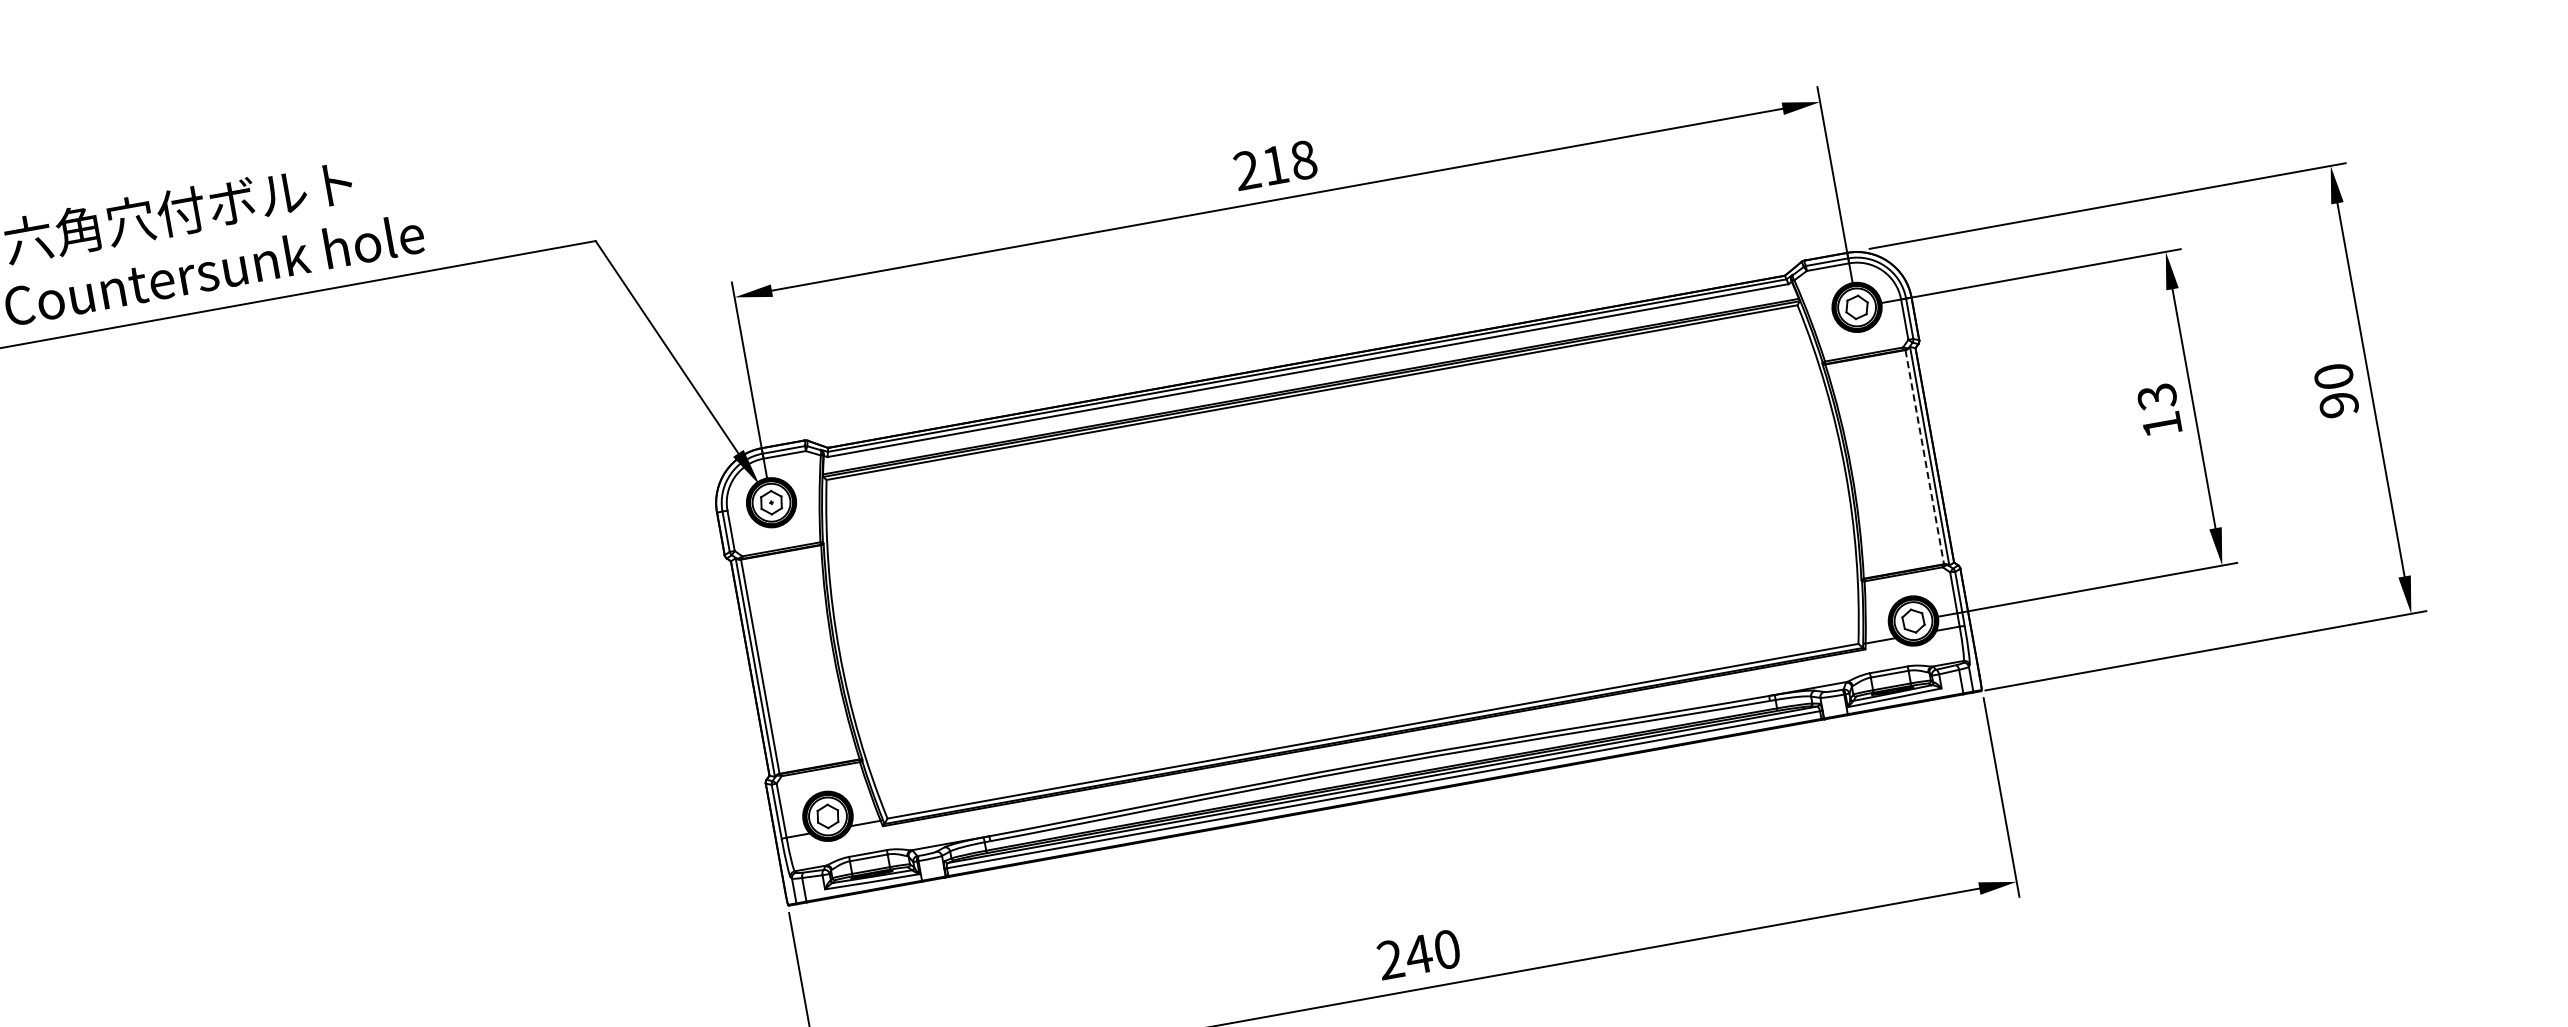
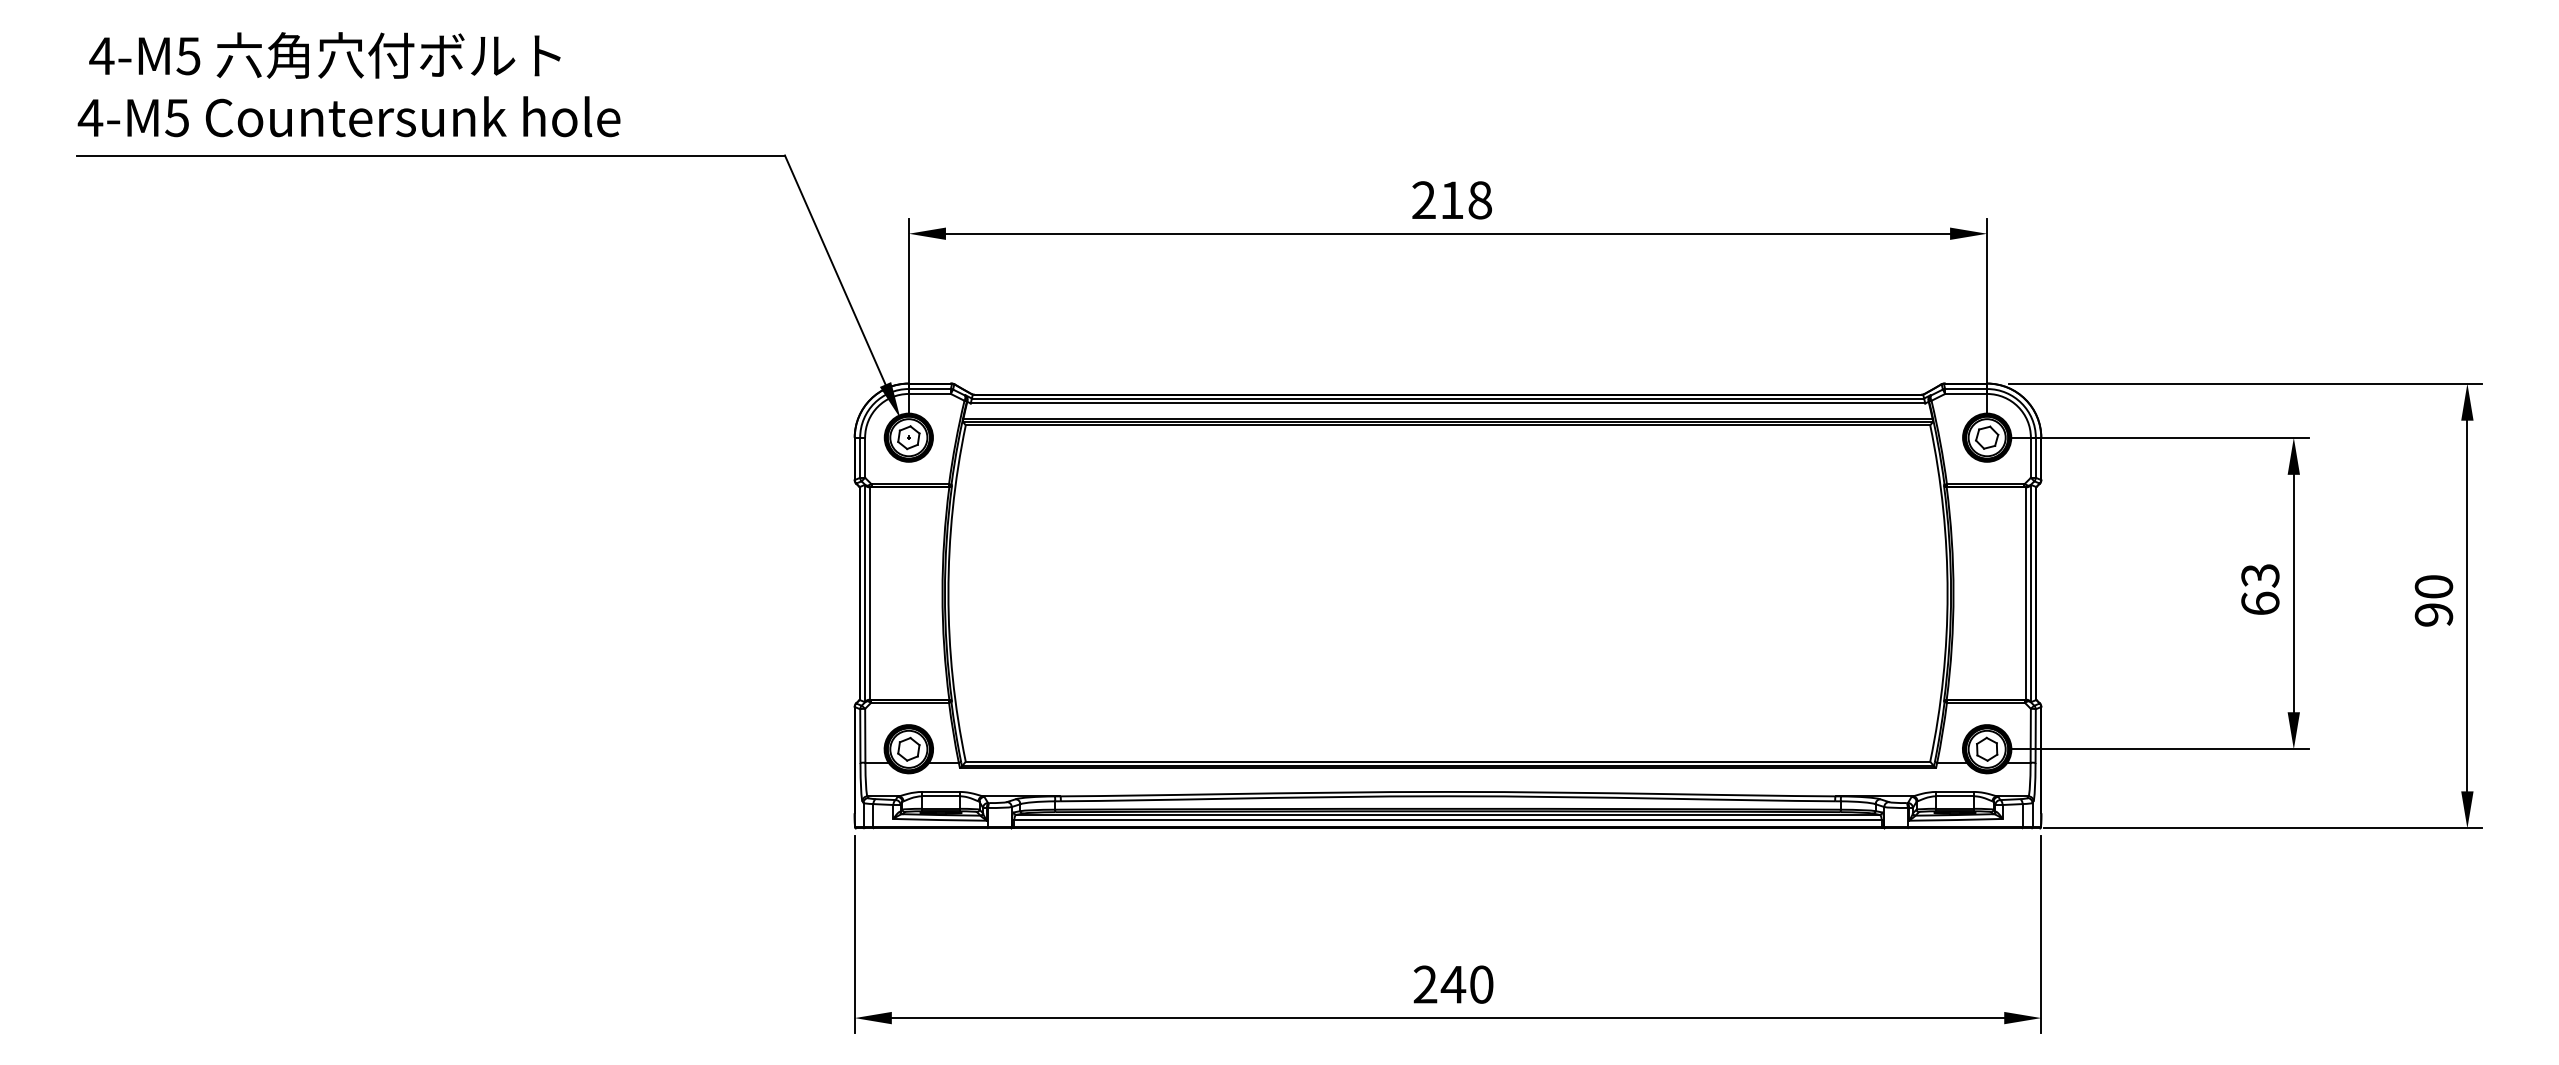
text: (2162, 423) -> (2260, 602), 13 -> 63
line: (1925, 458) -> (2026, 594), dashed -> solid

